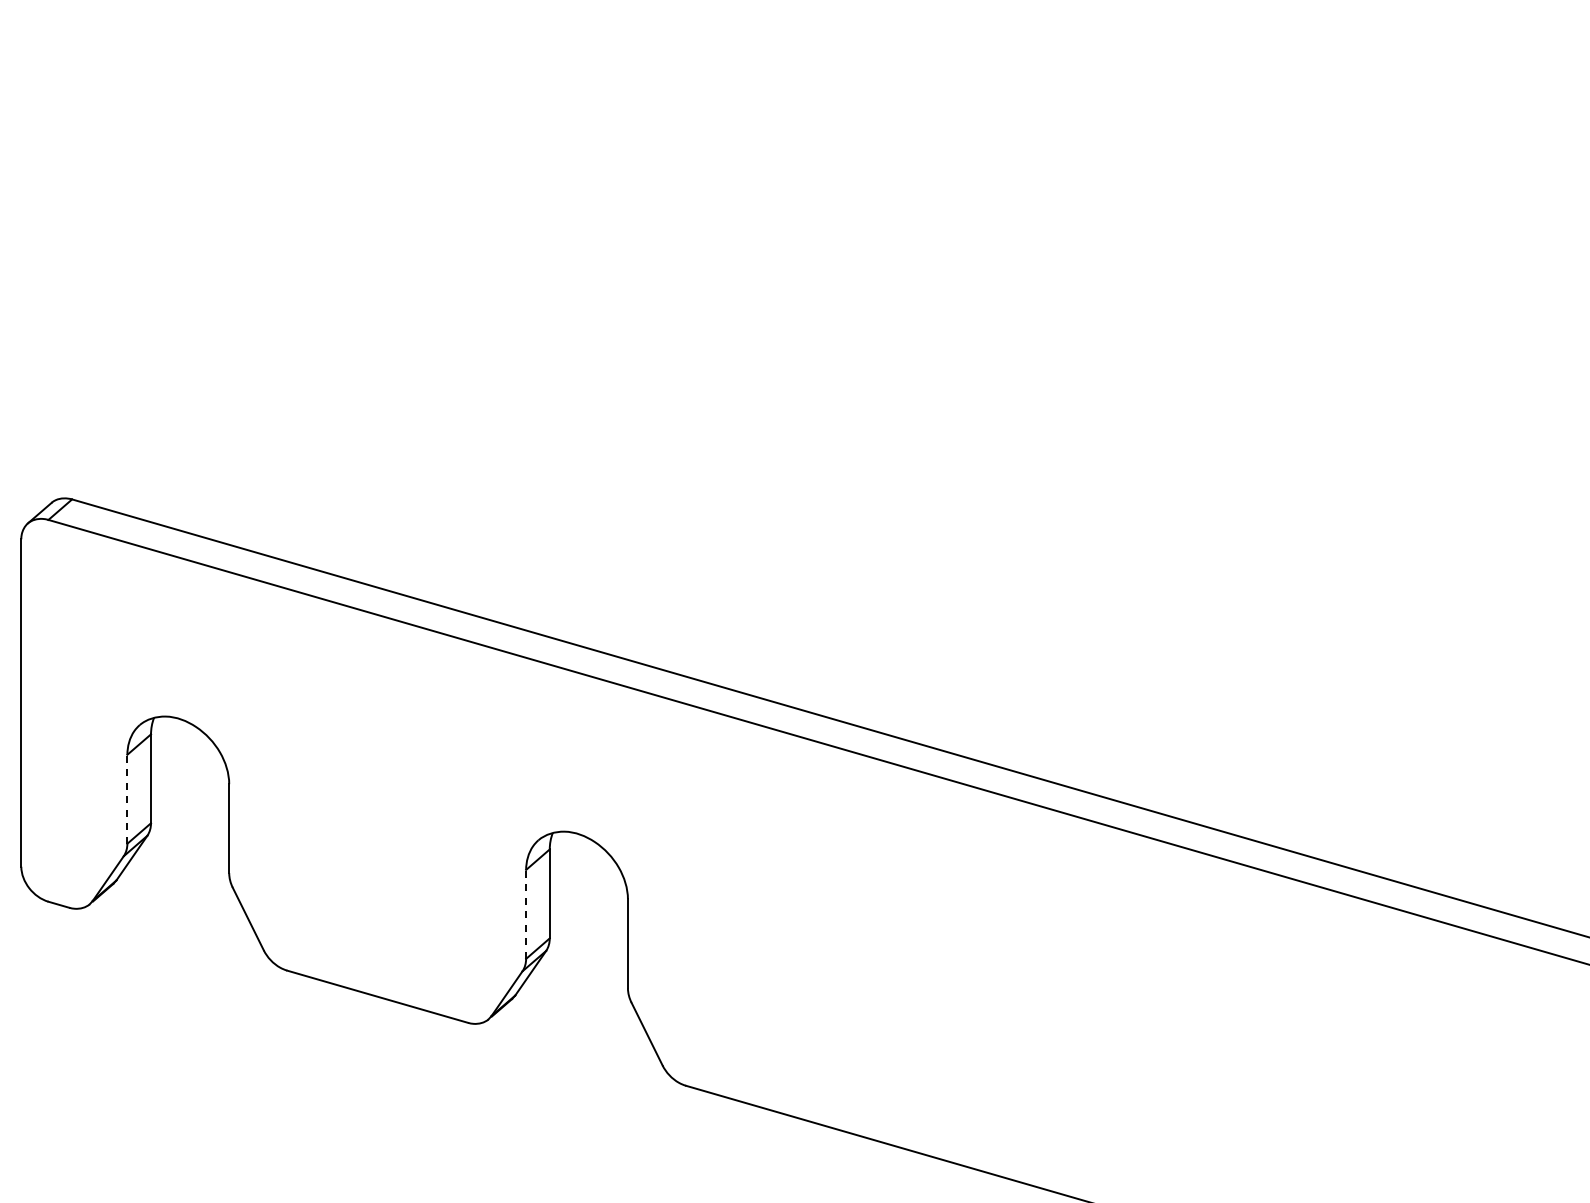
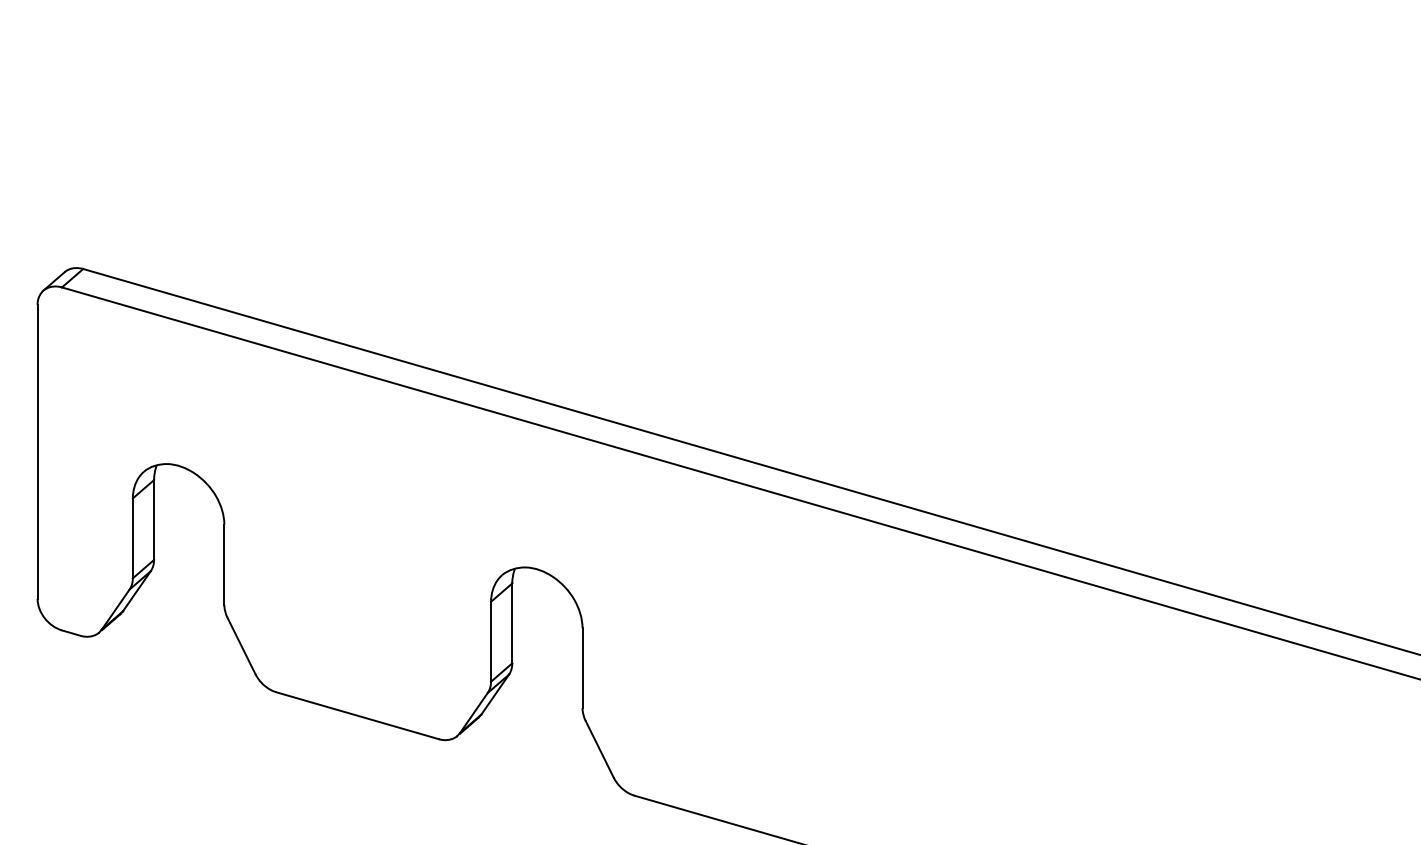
line: (127, 798) -> (132, 537), dashed -> solid
line: (526, 913) -> (491, 640), dashed -> solid

